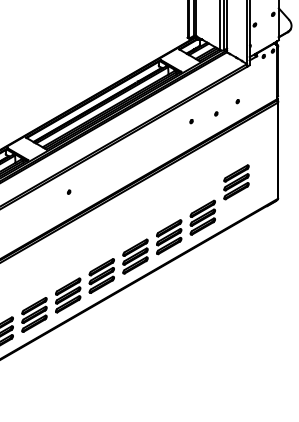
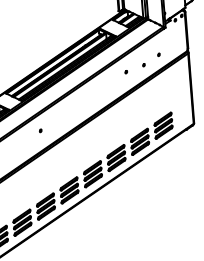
part: (236, 182) -> (163, 125), moved

